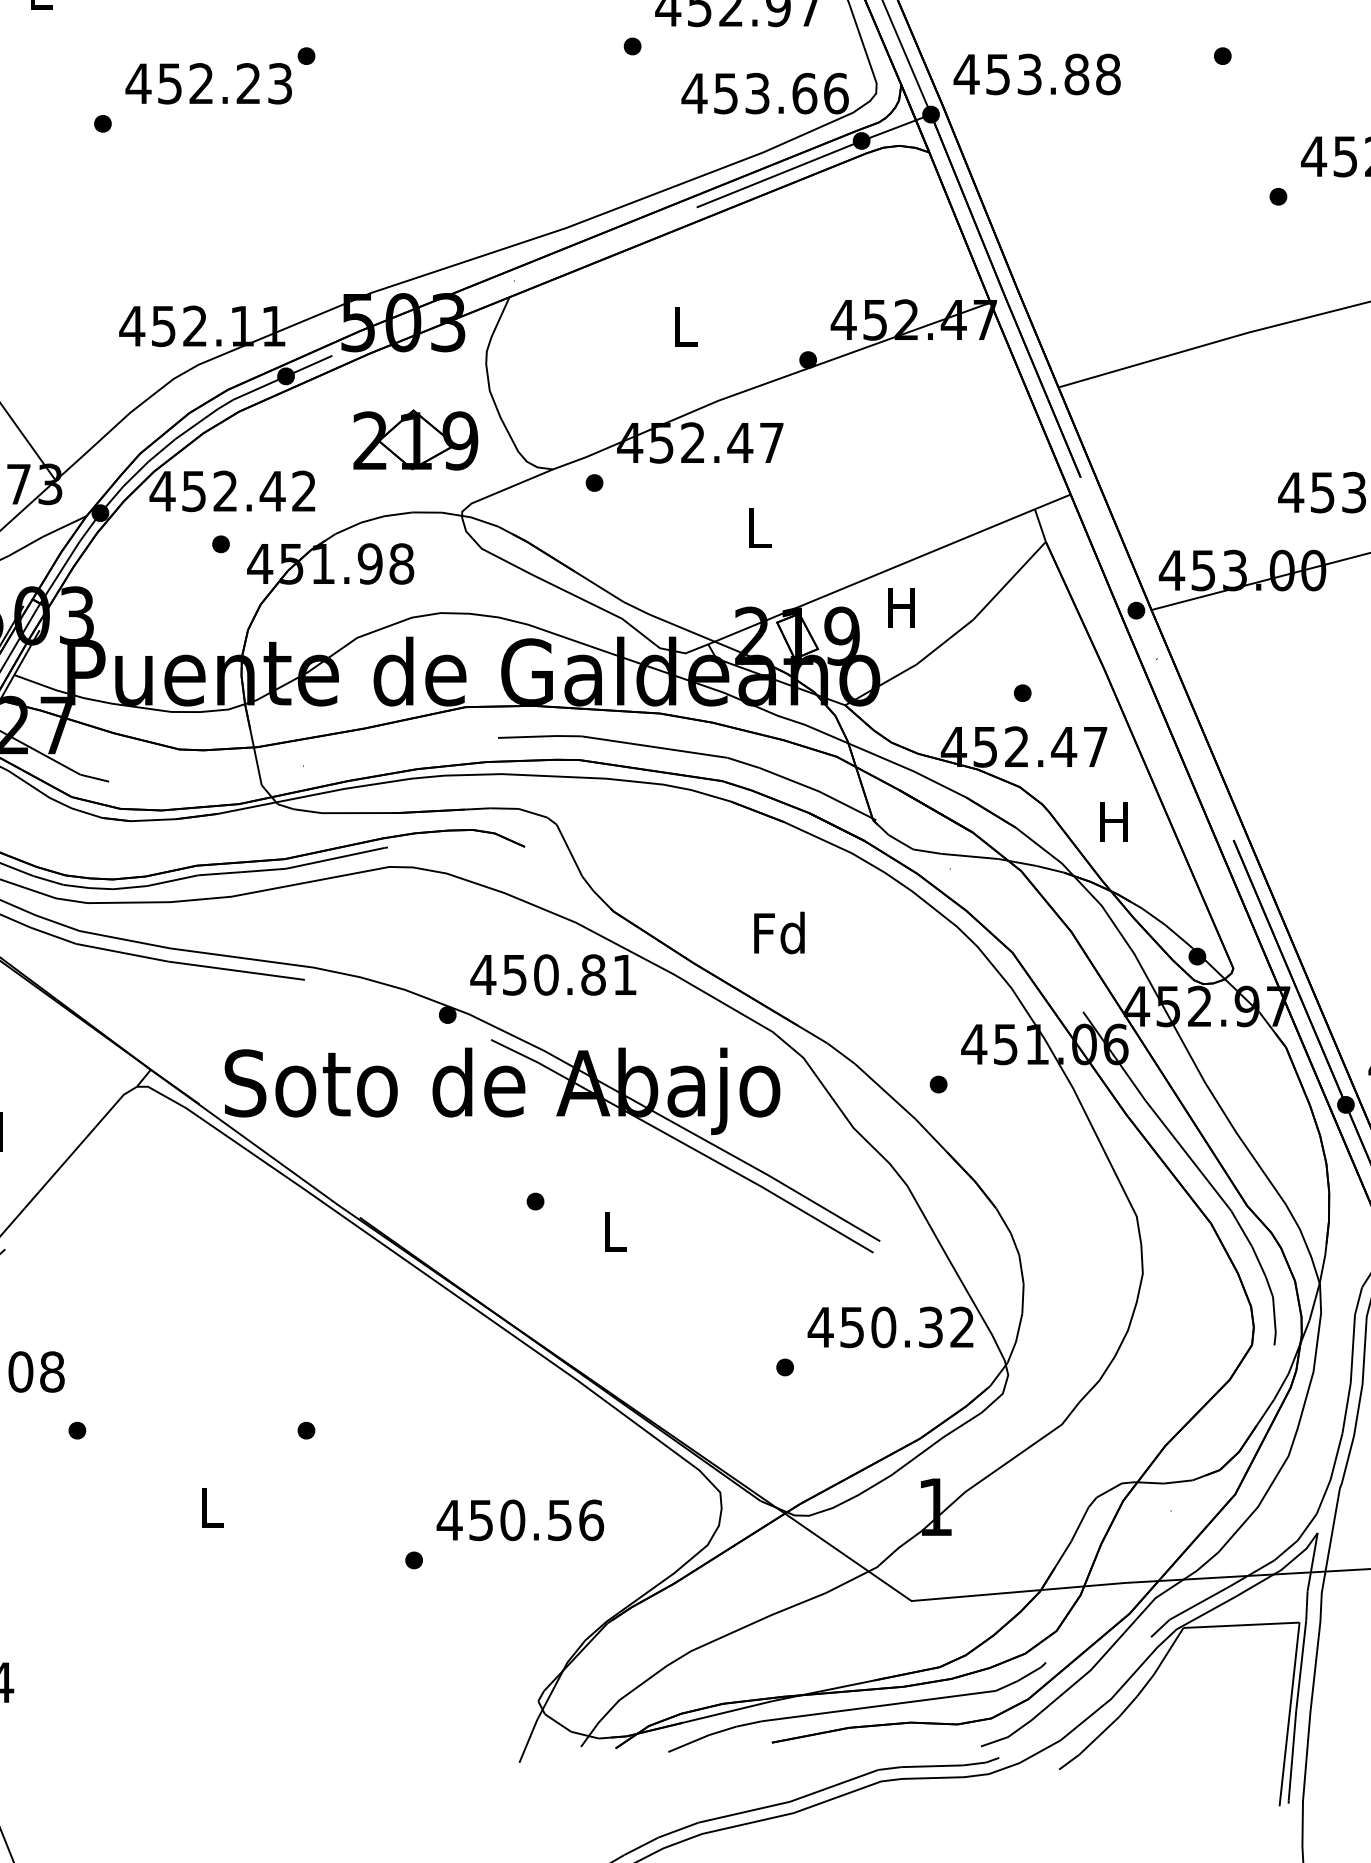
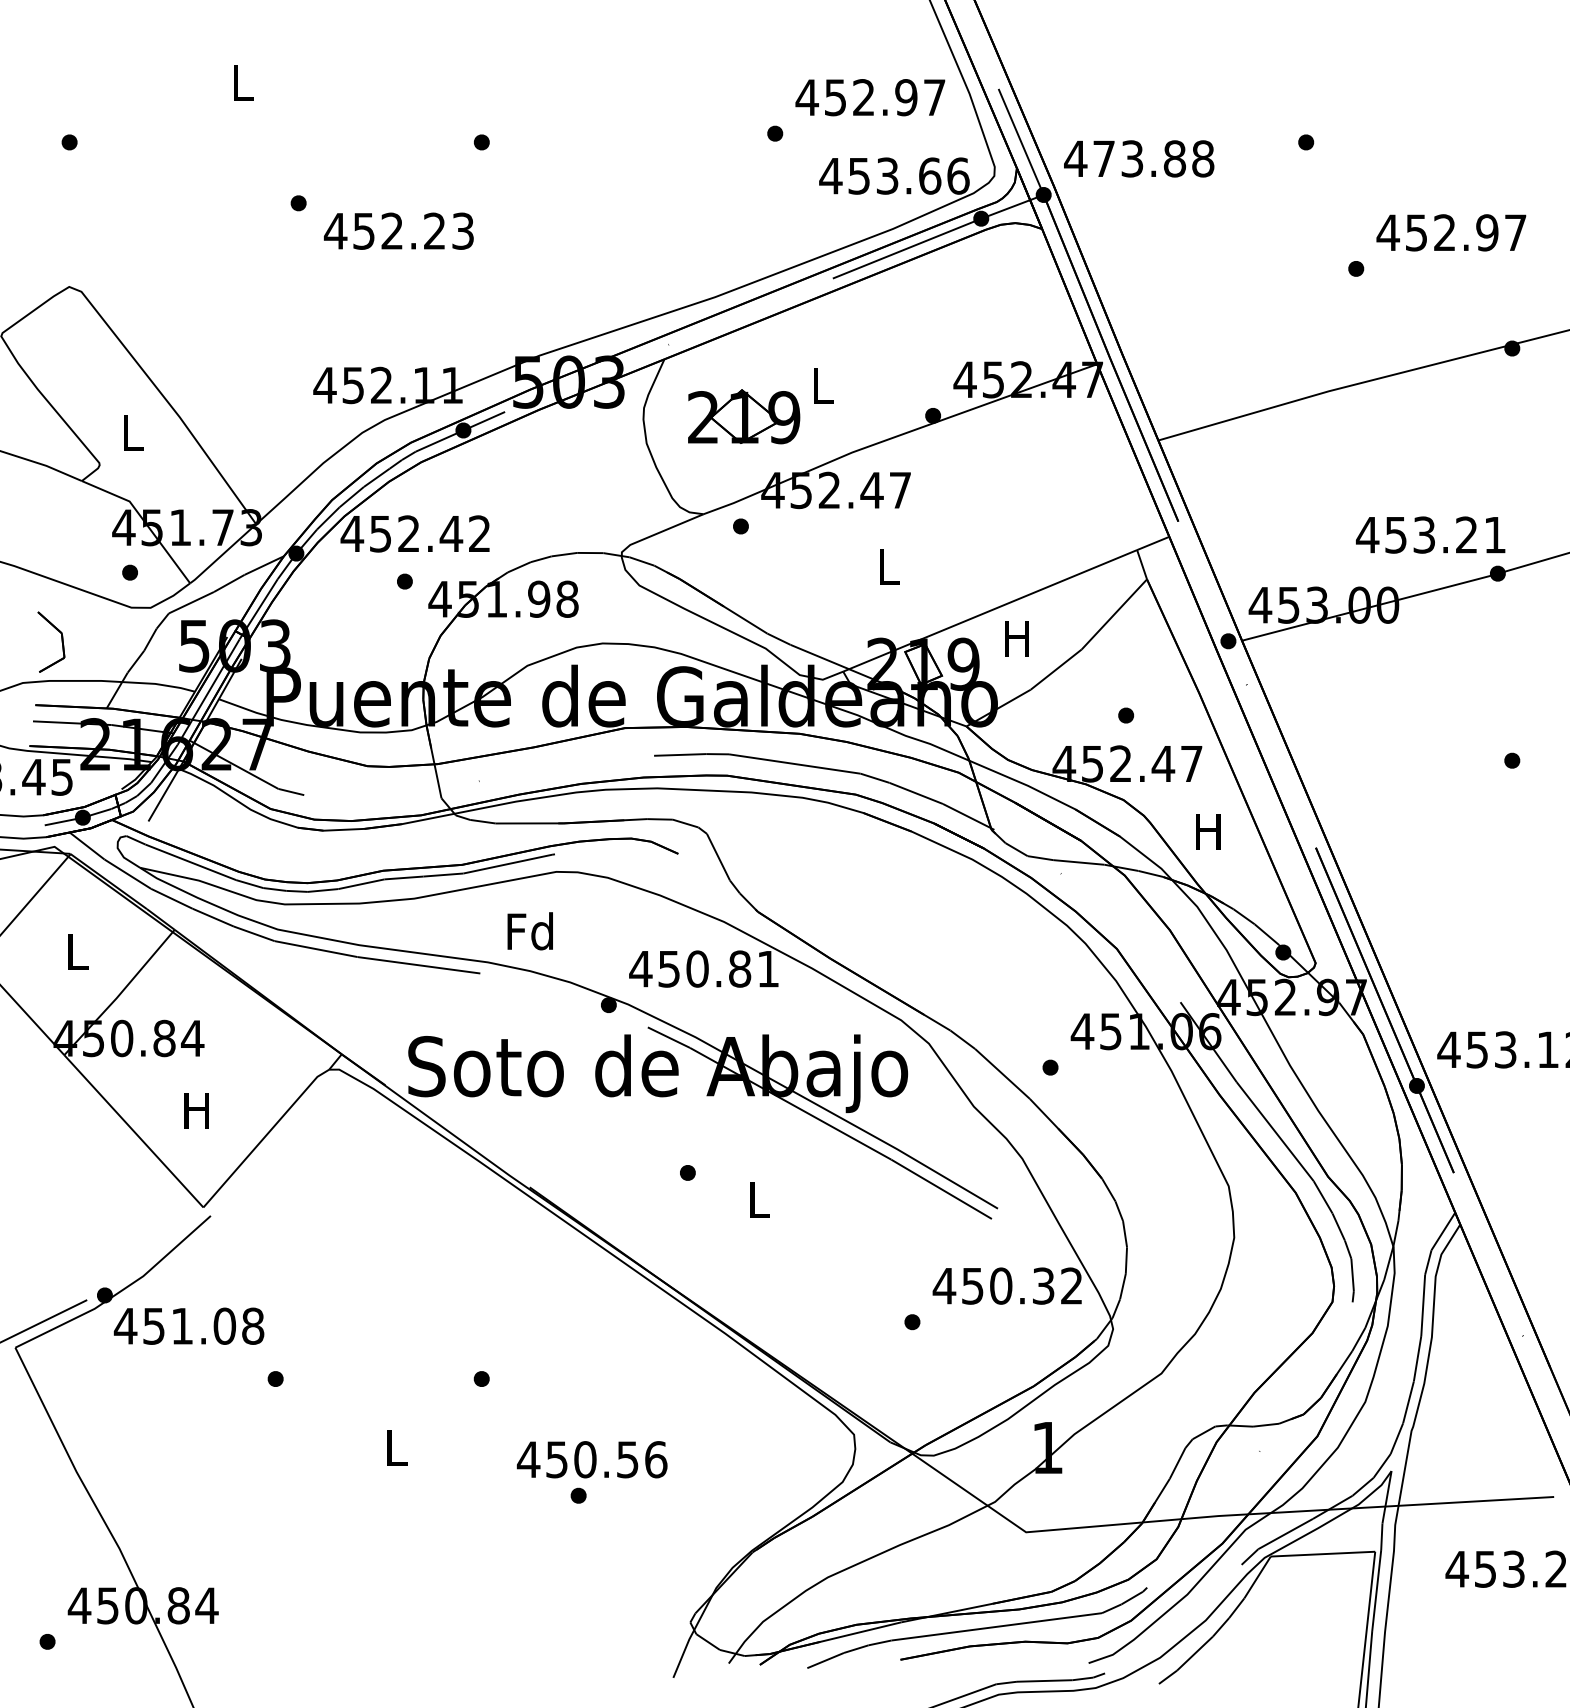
text: (997, 74) -> (1103, 158), 453.88 -> 473.88
text: (208, 82) -> (398, 230), moved
part: (416, 439) -> (744, 416), moved
text: (778, 933) -> (529, 931), moved
text: (519, 1520) -> (591, 1459), moved

